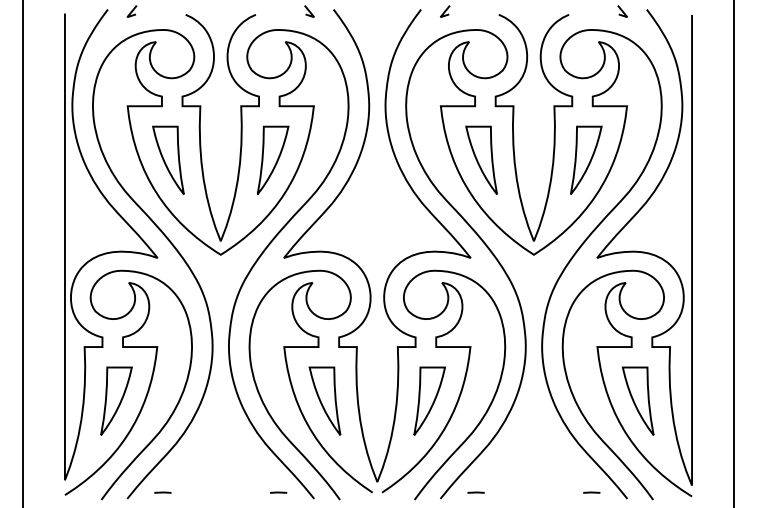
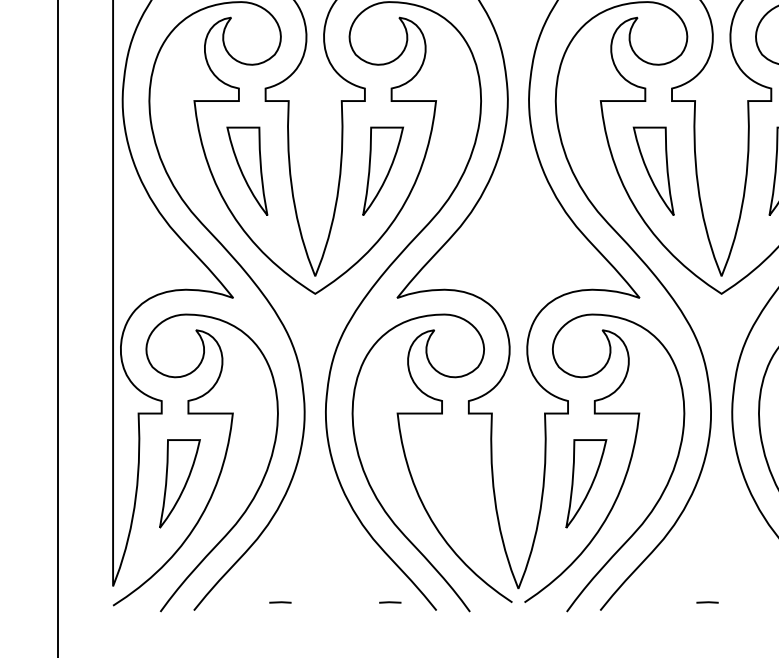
part: (324, 400) -> (449, 482), removed
line: (162, 492) -> (279, 602), moved
line: (475, 492) -> (706, 602), moved

